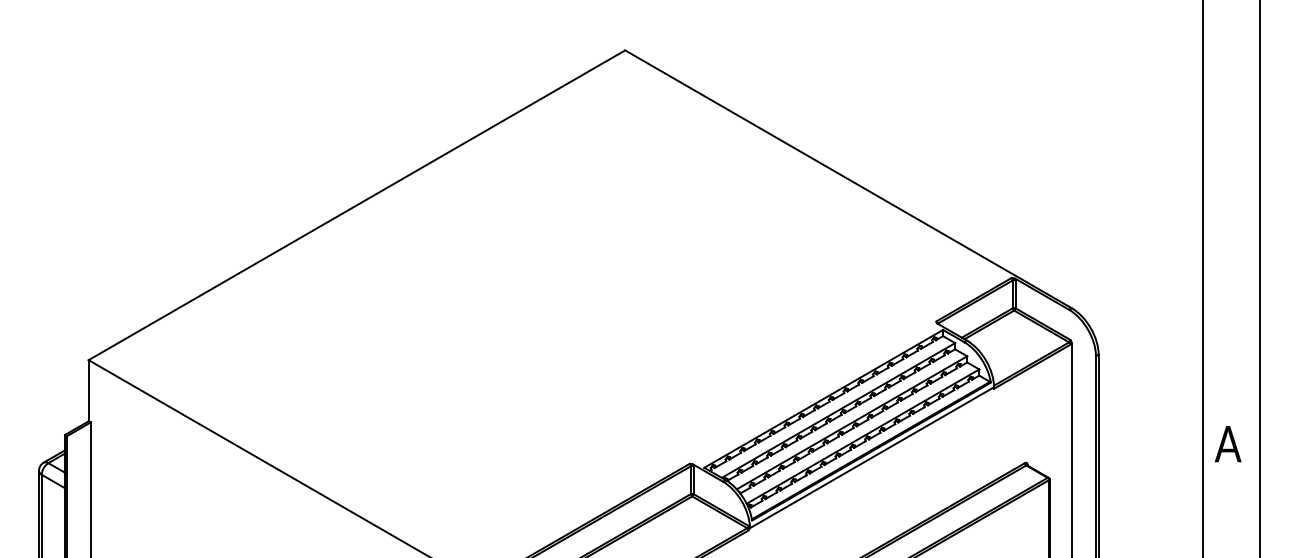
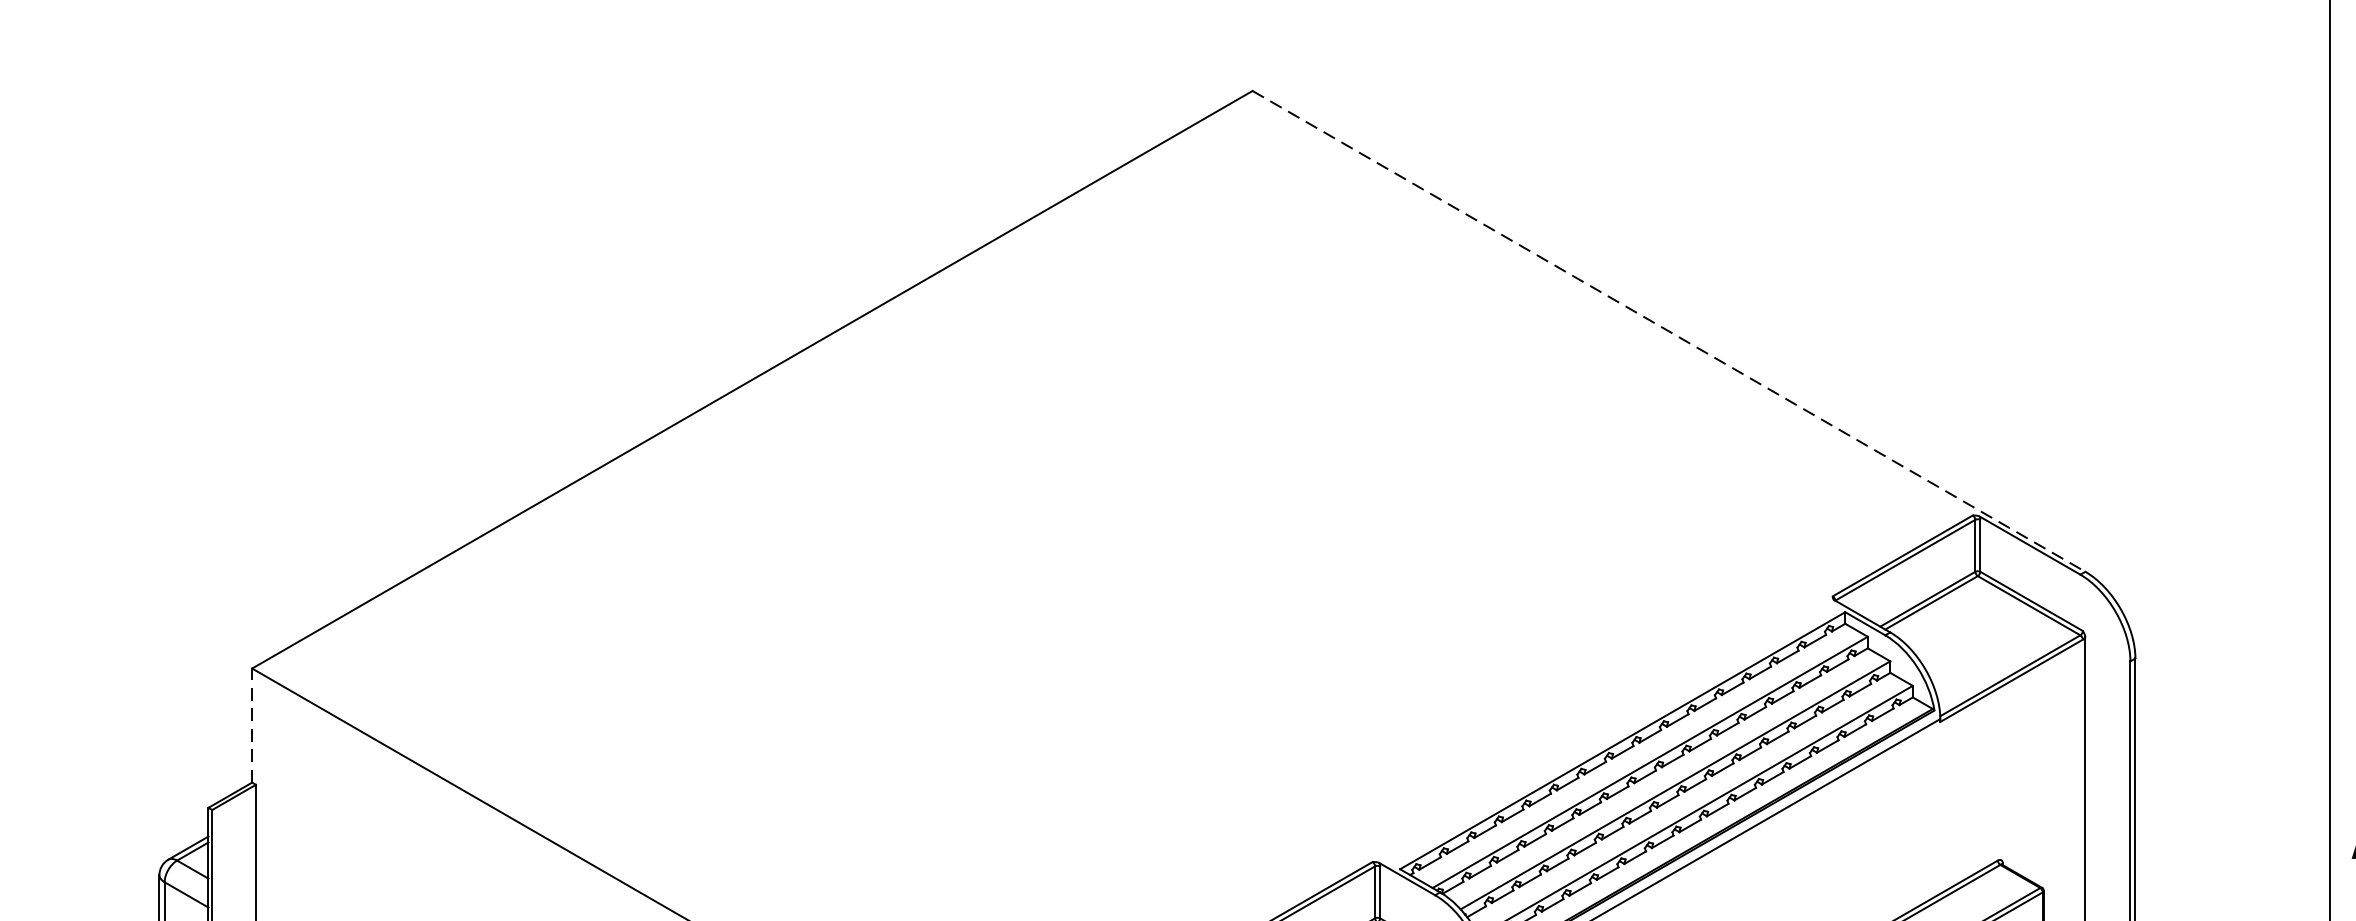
line: (848, 179) -> (1668, 331), solid -> dashed
line: (88, 390) -> (251, 725), solid -> dashed

